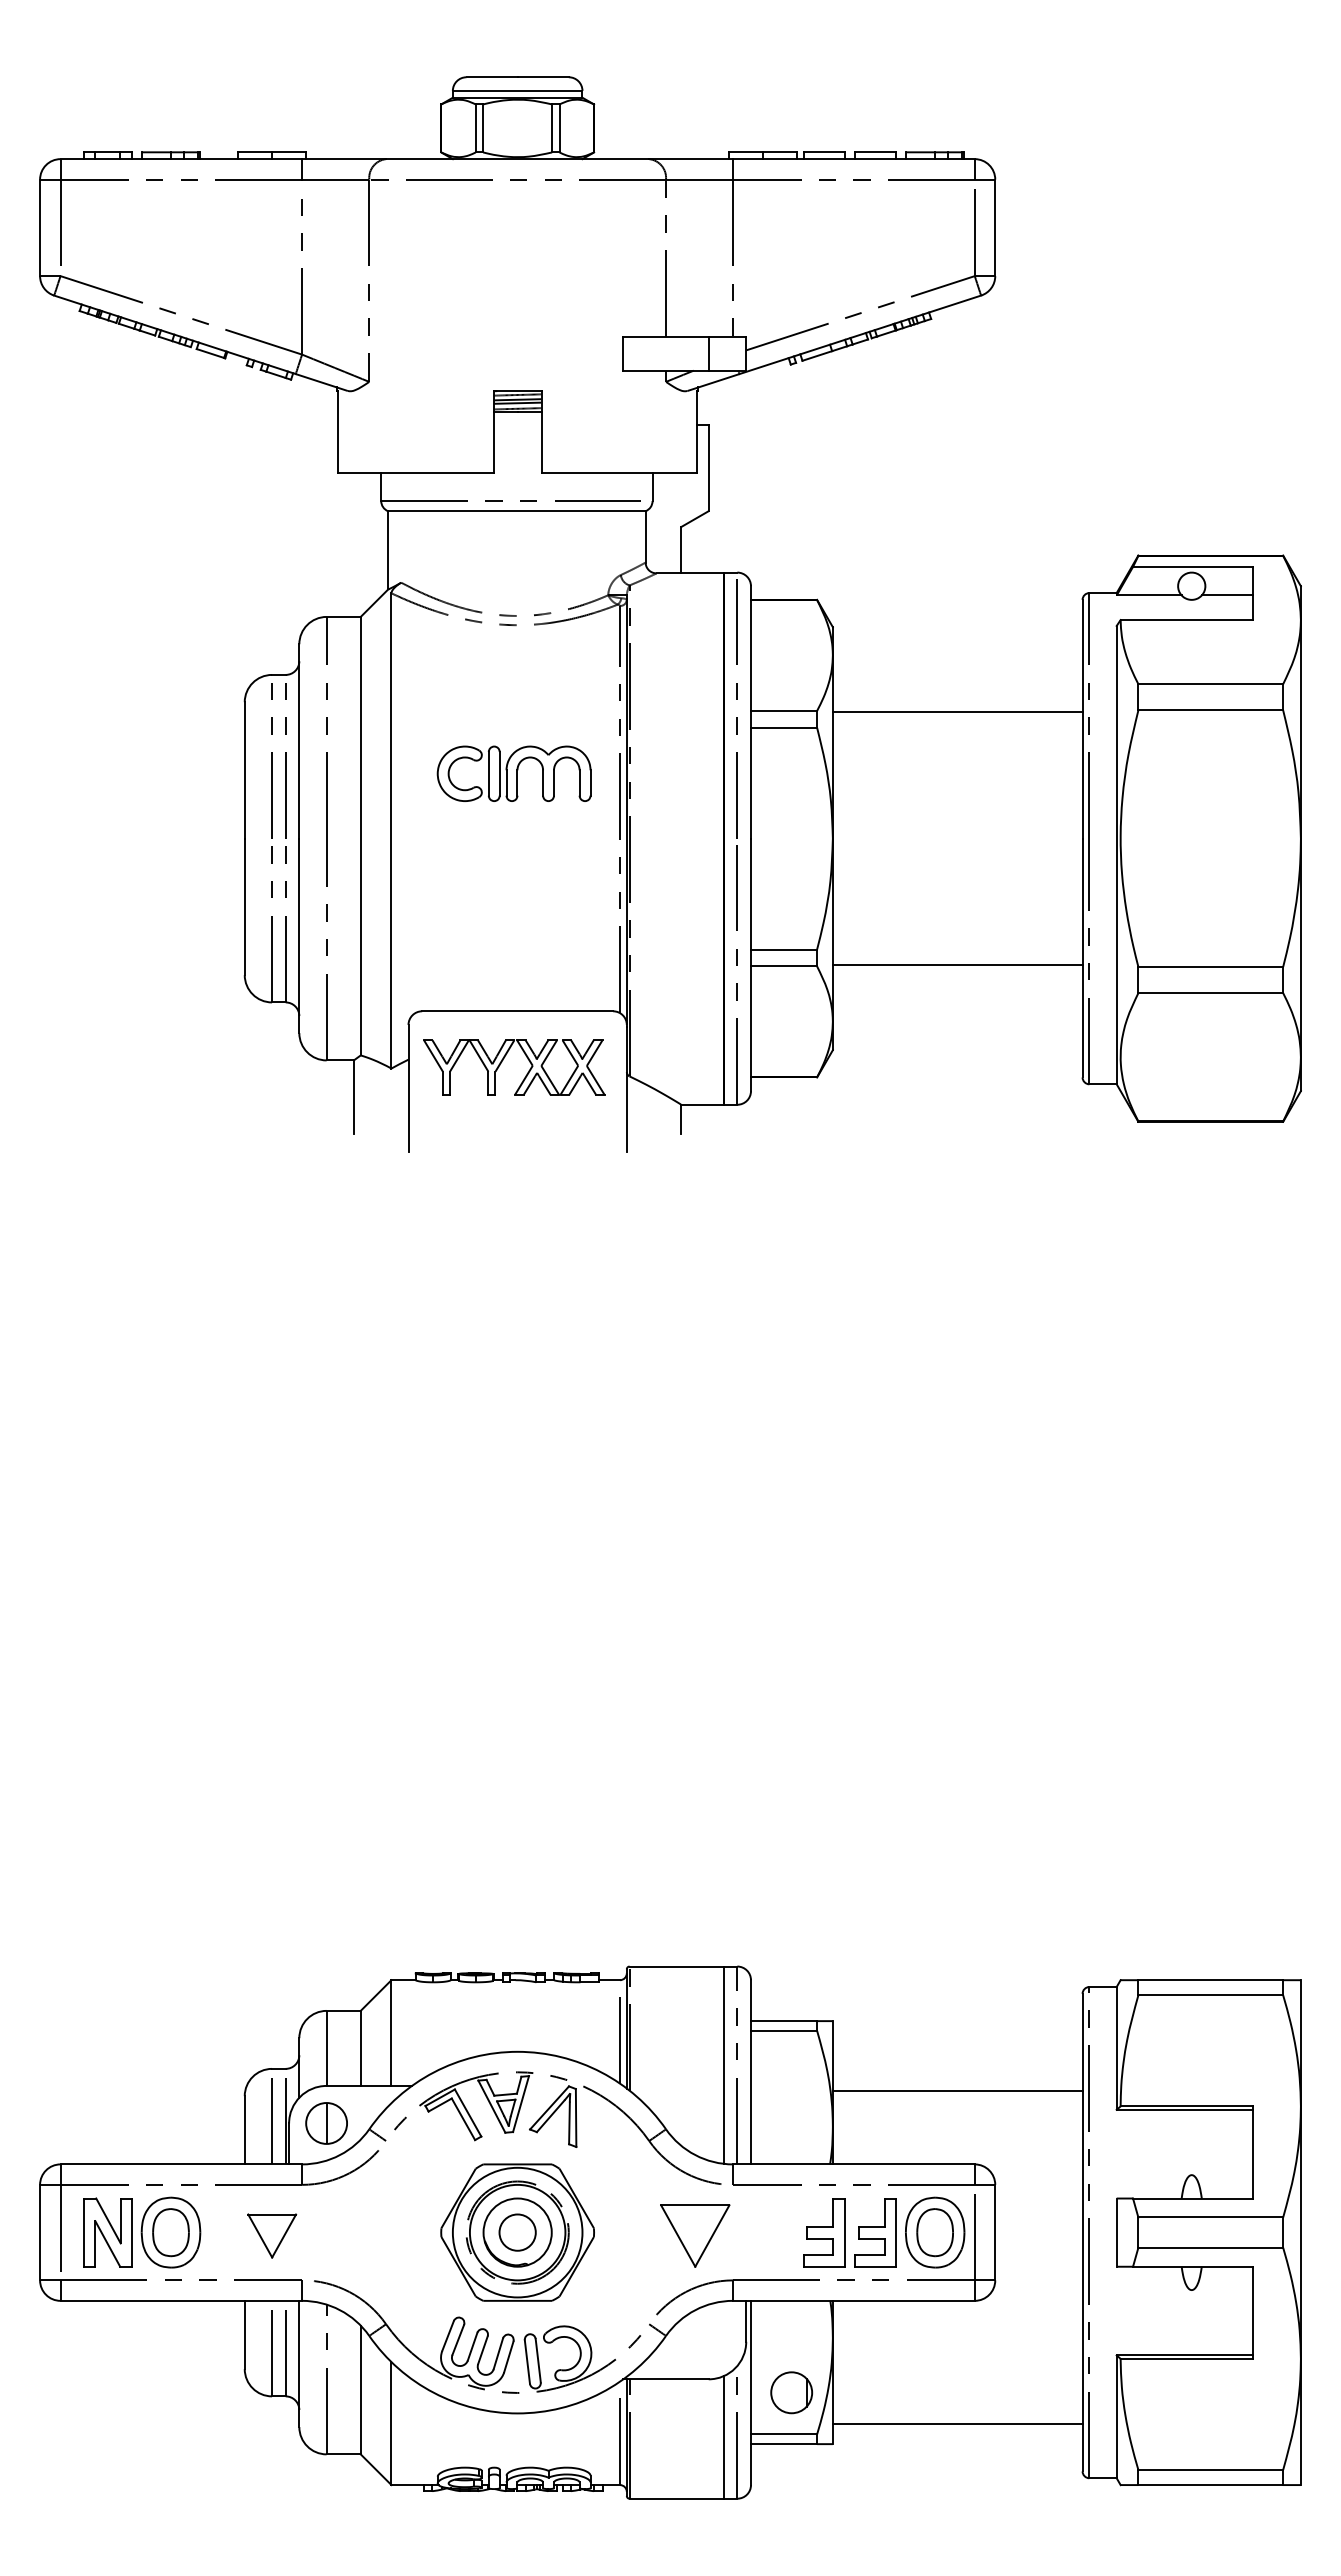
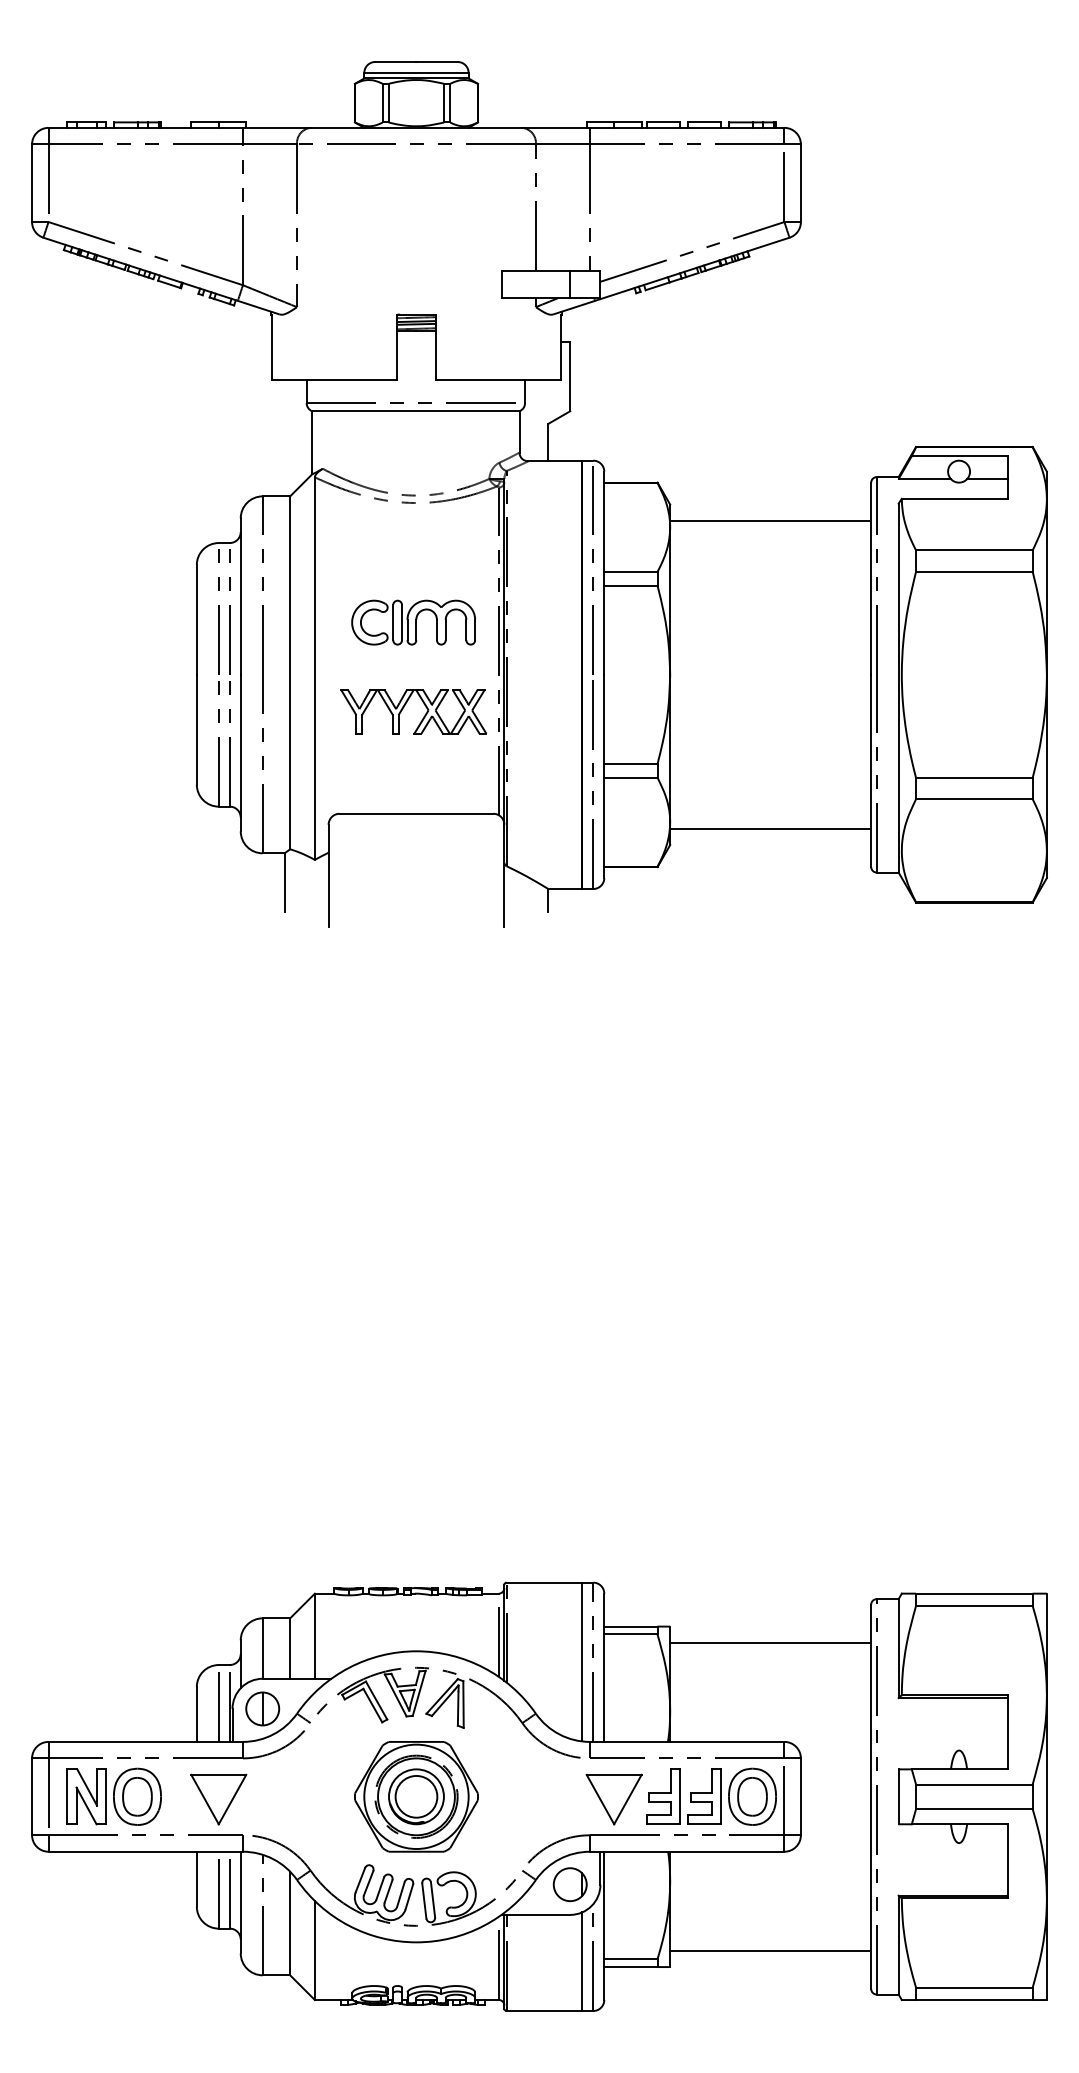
line: (957, 711) -> (770, 520), moved
line: (957, 964) -> (770, 828), moved
part: (502, 1062) -> (404, 707), moved
line: (957, 2090) -> (770, 1642), moved
circle: (517, 2232) -> (416, 1796), size x1.43
part: (272, 2235) -> (219, 1799), size x1.43
part: (695, 2235) -> (614, 1799), moved
part: (791, 2392) -> (570, 1884), moved

